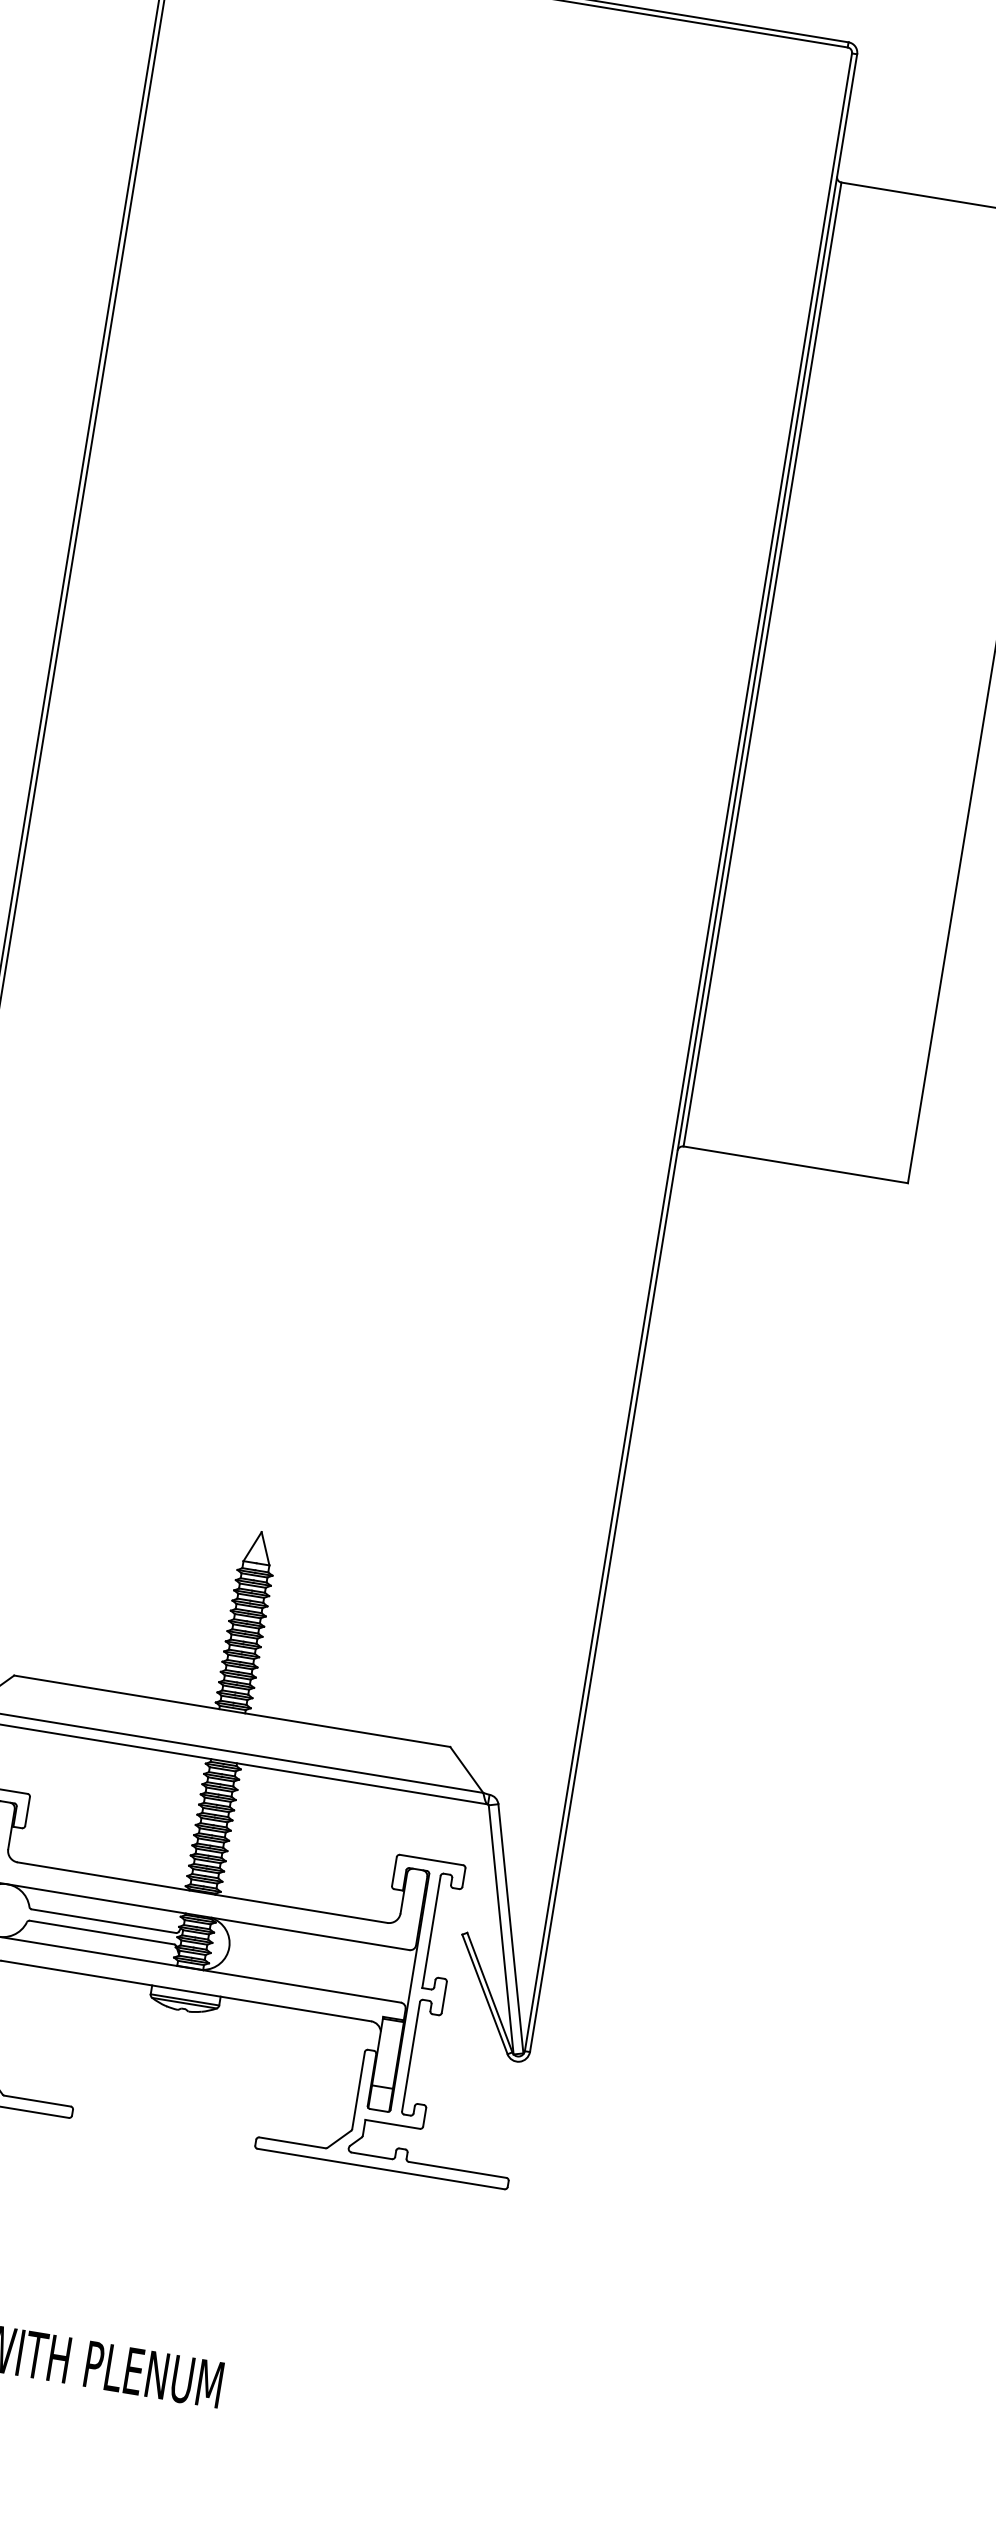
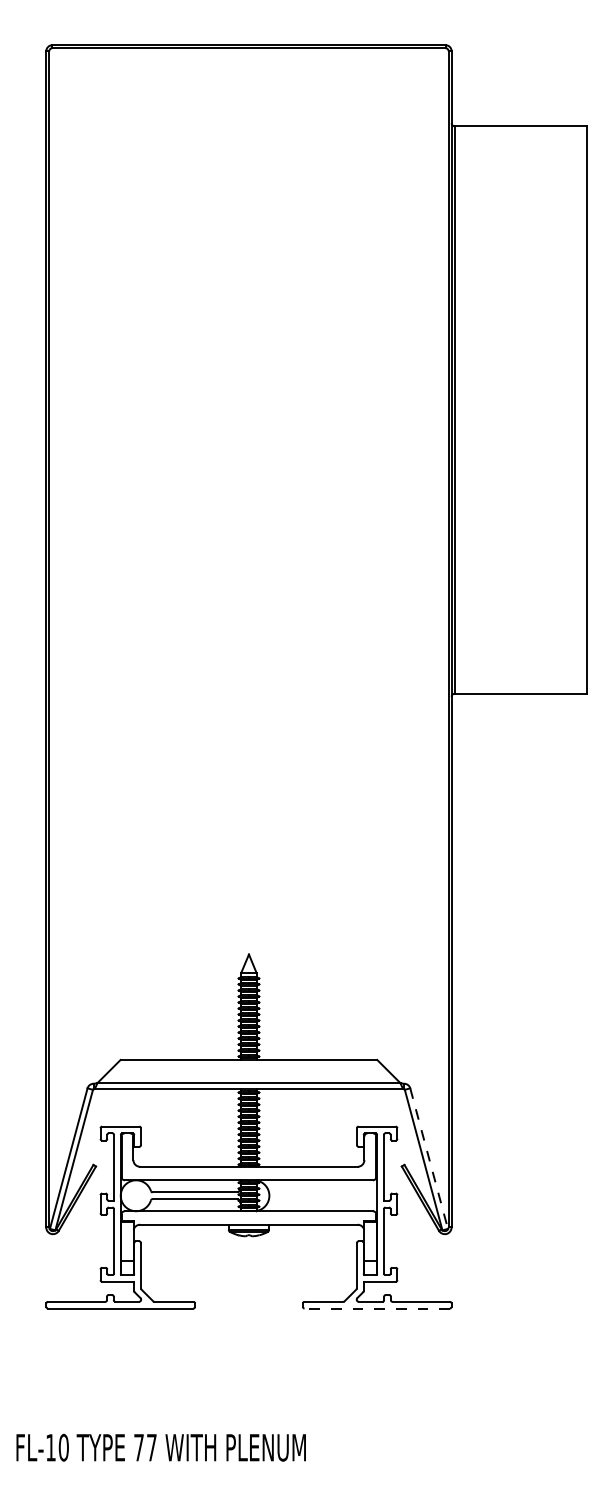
line: (511, 1928) -> (429, 1158), solid -> dashed
line: (381, 2169) -> (377, 1308), solid -> dashed

